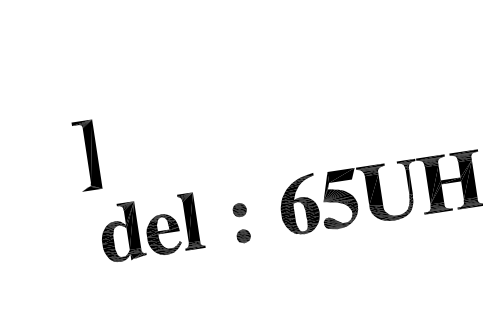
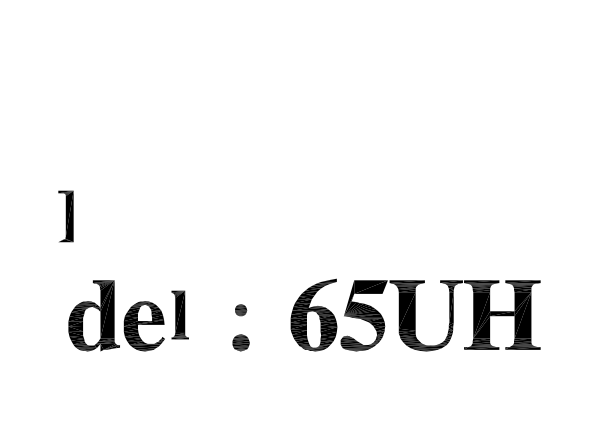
part: (86, 155) -> (65, 216), size x0.6
part: (239, 209) -> (240, 309), size x0.7
part: (190, 220) -> (179, 314), size x0.7

